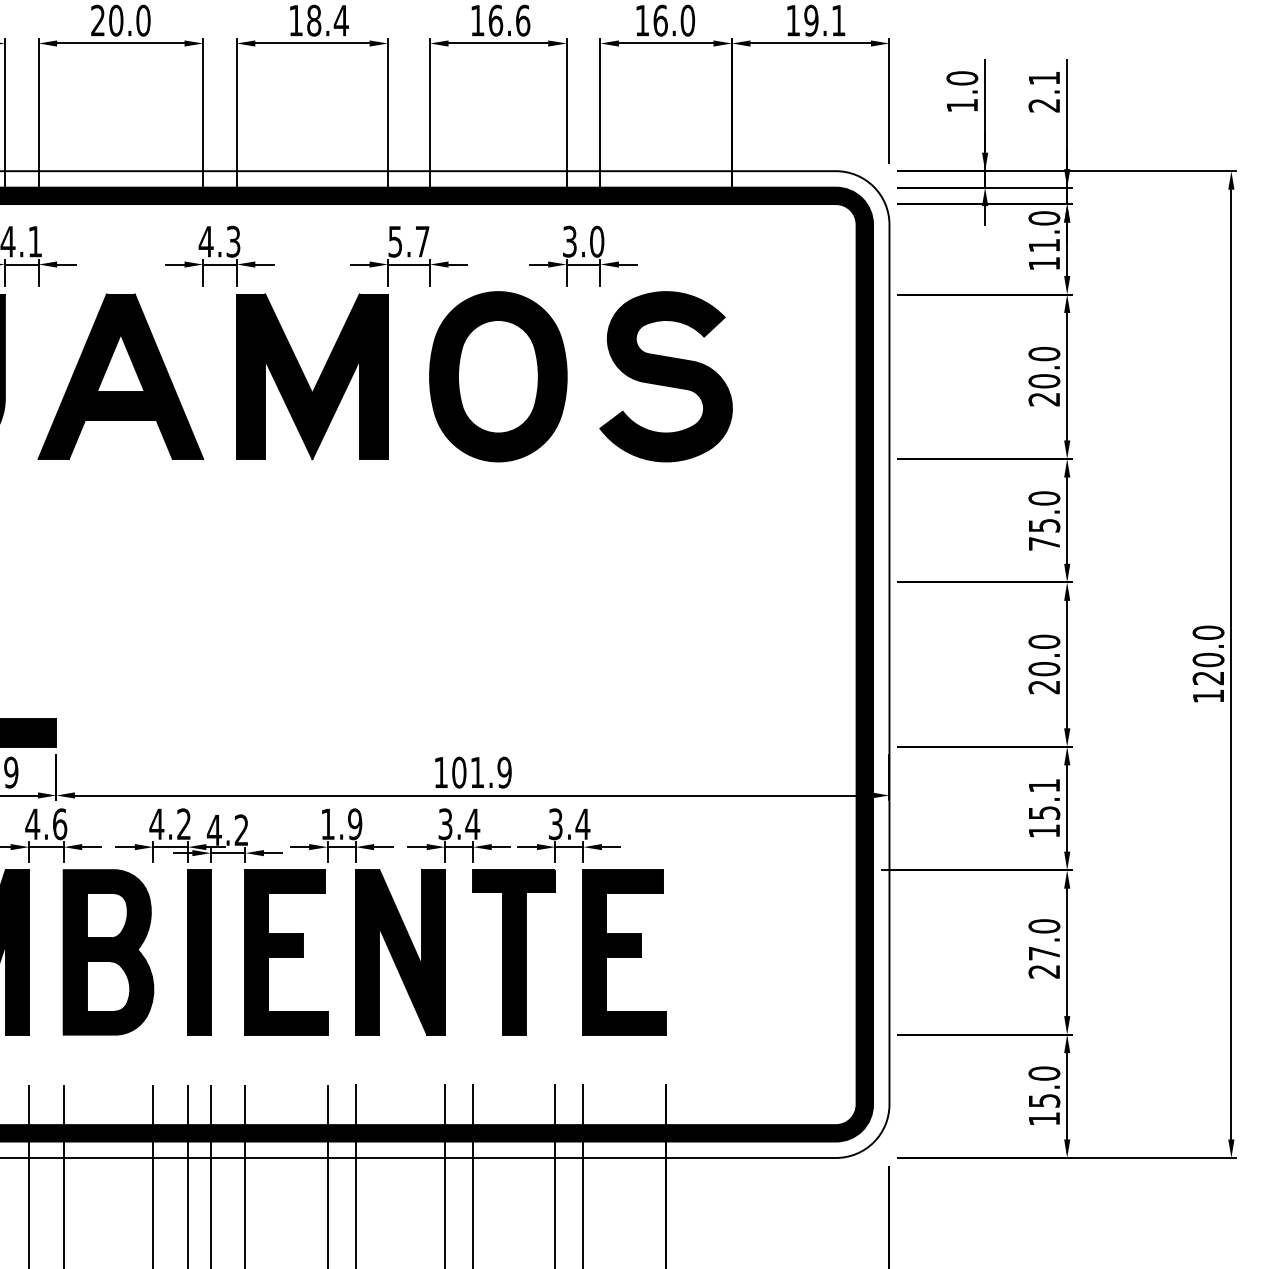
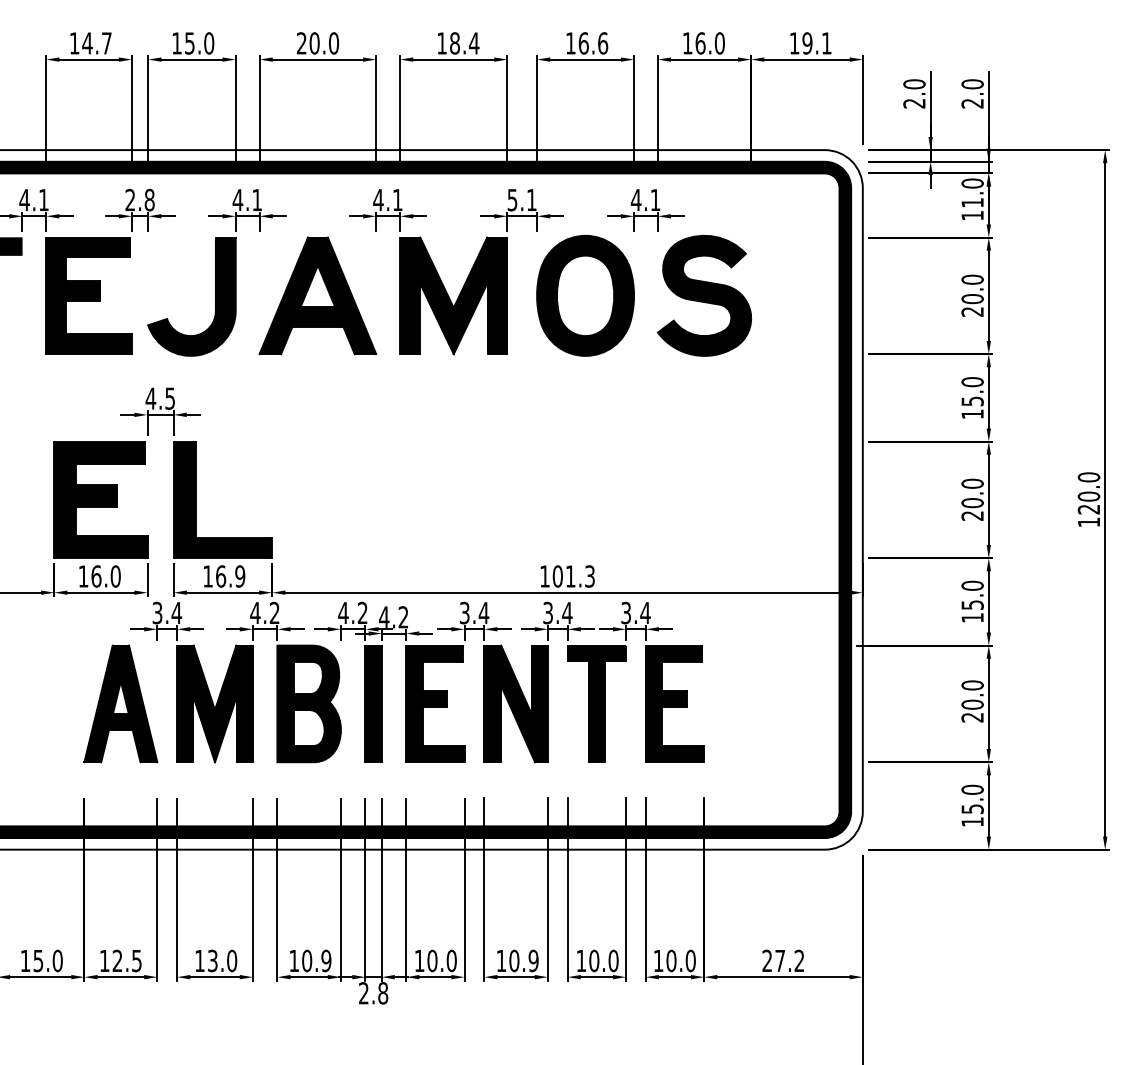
text: (1044, 78) -> (972, 84), 2.1 -> 2.0
text: (962, 105) -> (914, 103), 1.0 -> 2.0
text: (233, 240) -> (397, 199), 4.3 -> 4.1
text: (422, 240) -> (531, 199), 5.7 -> 5.1
text: (582, 240) -> (645, 199), 3.0 -> 4.1
text: (1044, 542) -> (972, 413), 75.0 -> 15.0
text: (503, 772) -> (589, 576), 101.9 -> 101.3
text: (1044, 785) -> (972, 585), 15.1 -> 15.0
text: (59, 823) -> (274, 612), 4.6 -> 4.2
text: (341, 823) -> (474, 612), 1.9 -> 3.4
text: (1044, 953) -> (972, 704), 27.0 -> 20.0

